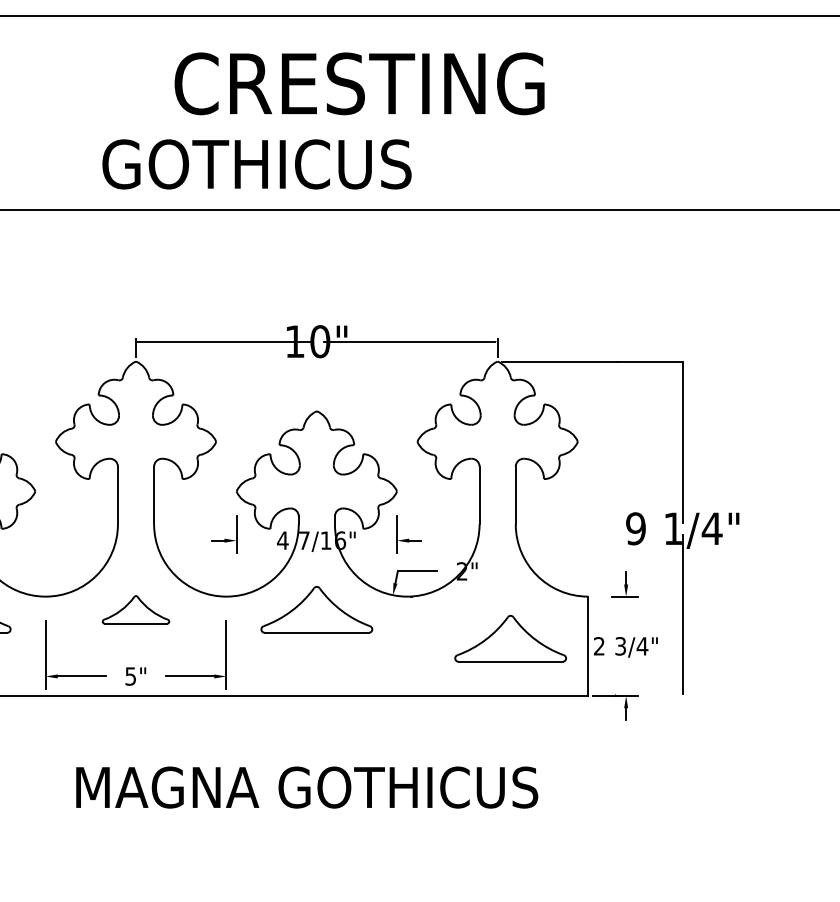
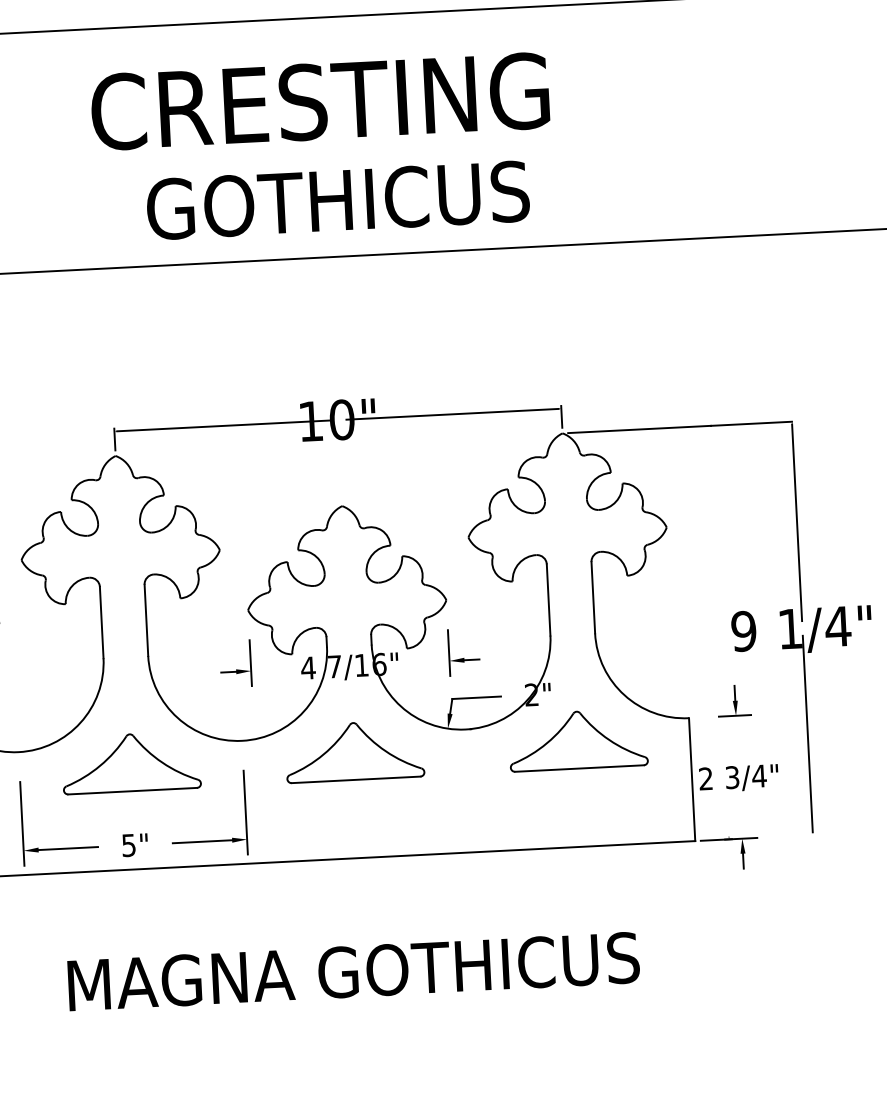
text: (359, 83) -> (320, 101), moved
text: (256, 164) -> (337, 200), moved
part: (135, 609) -> (130, 762), size x1.67
part: (510, 638) -> (577, 739), moved

